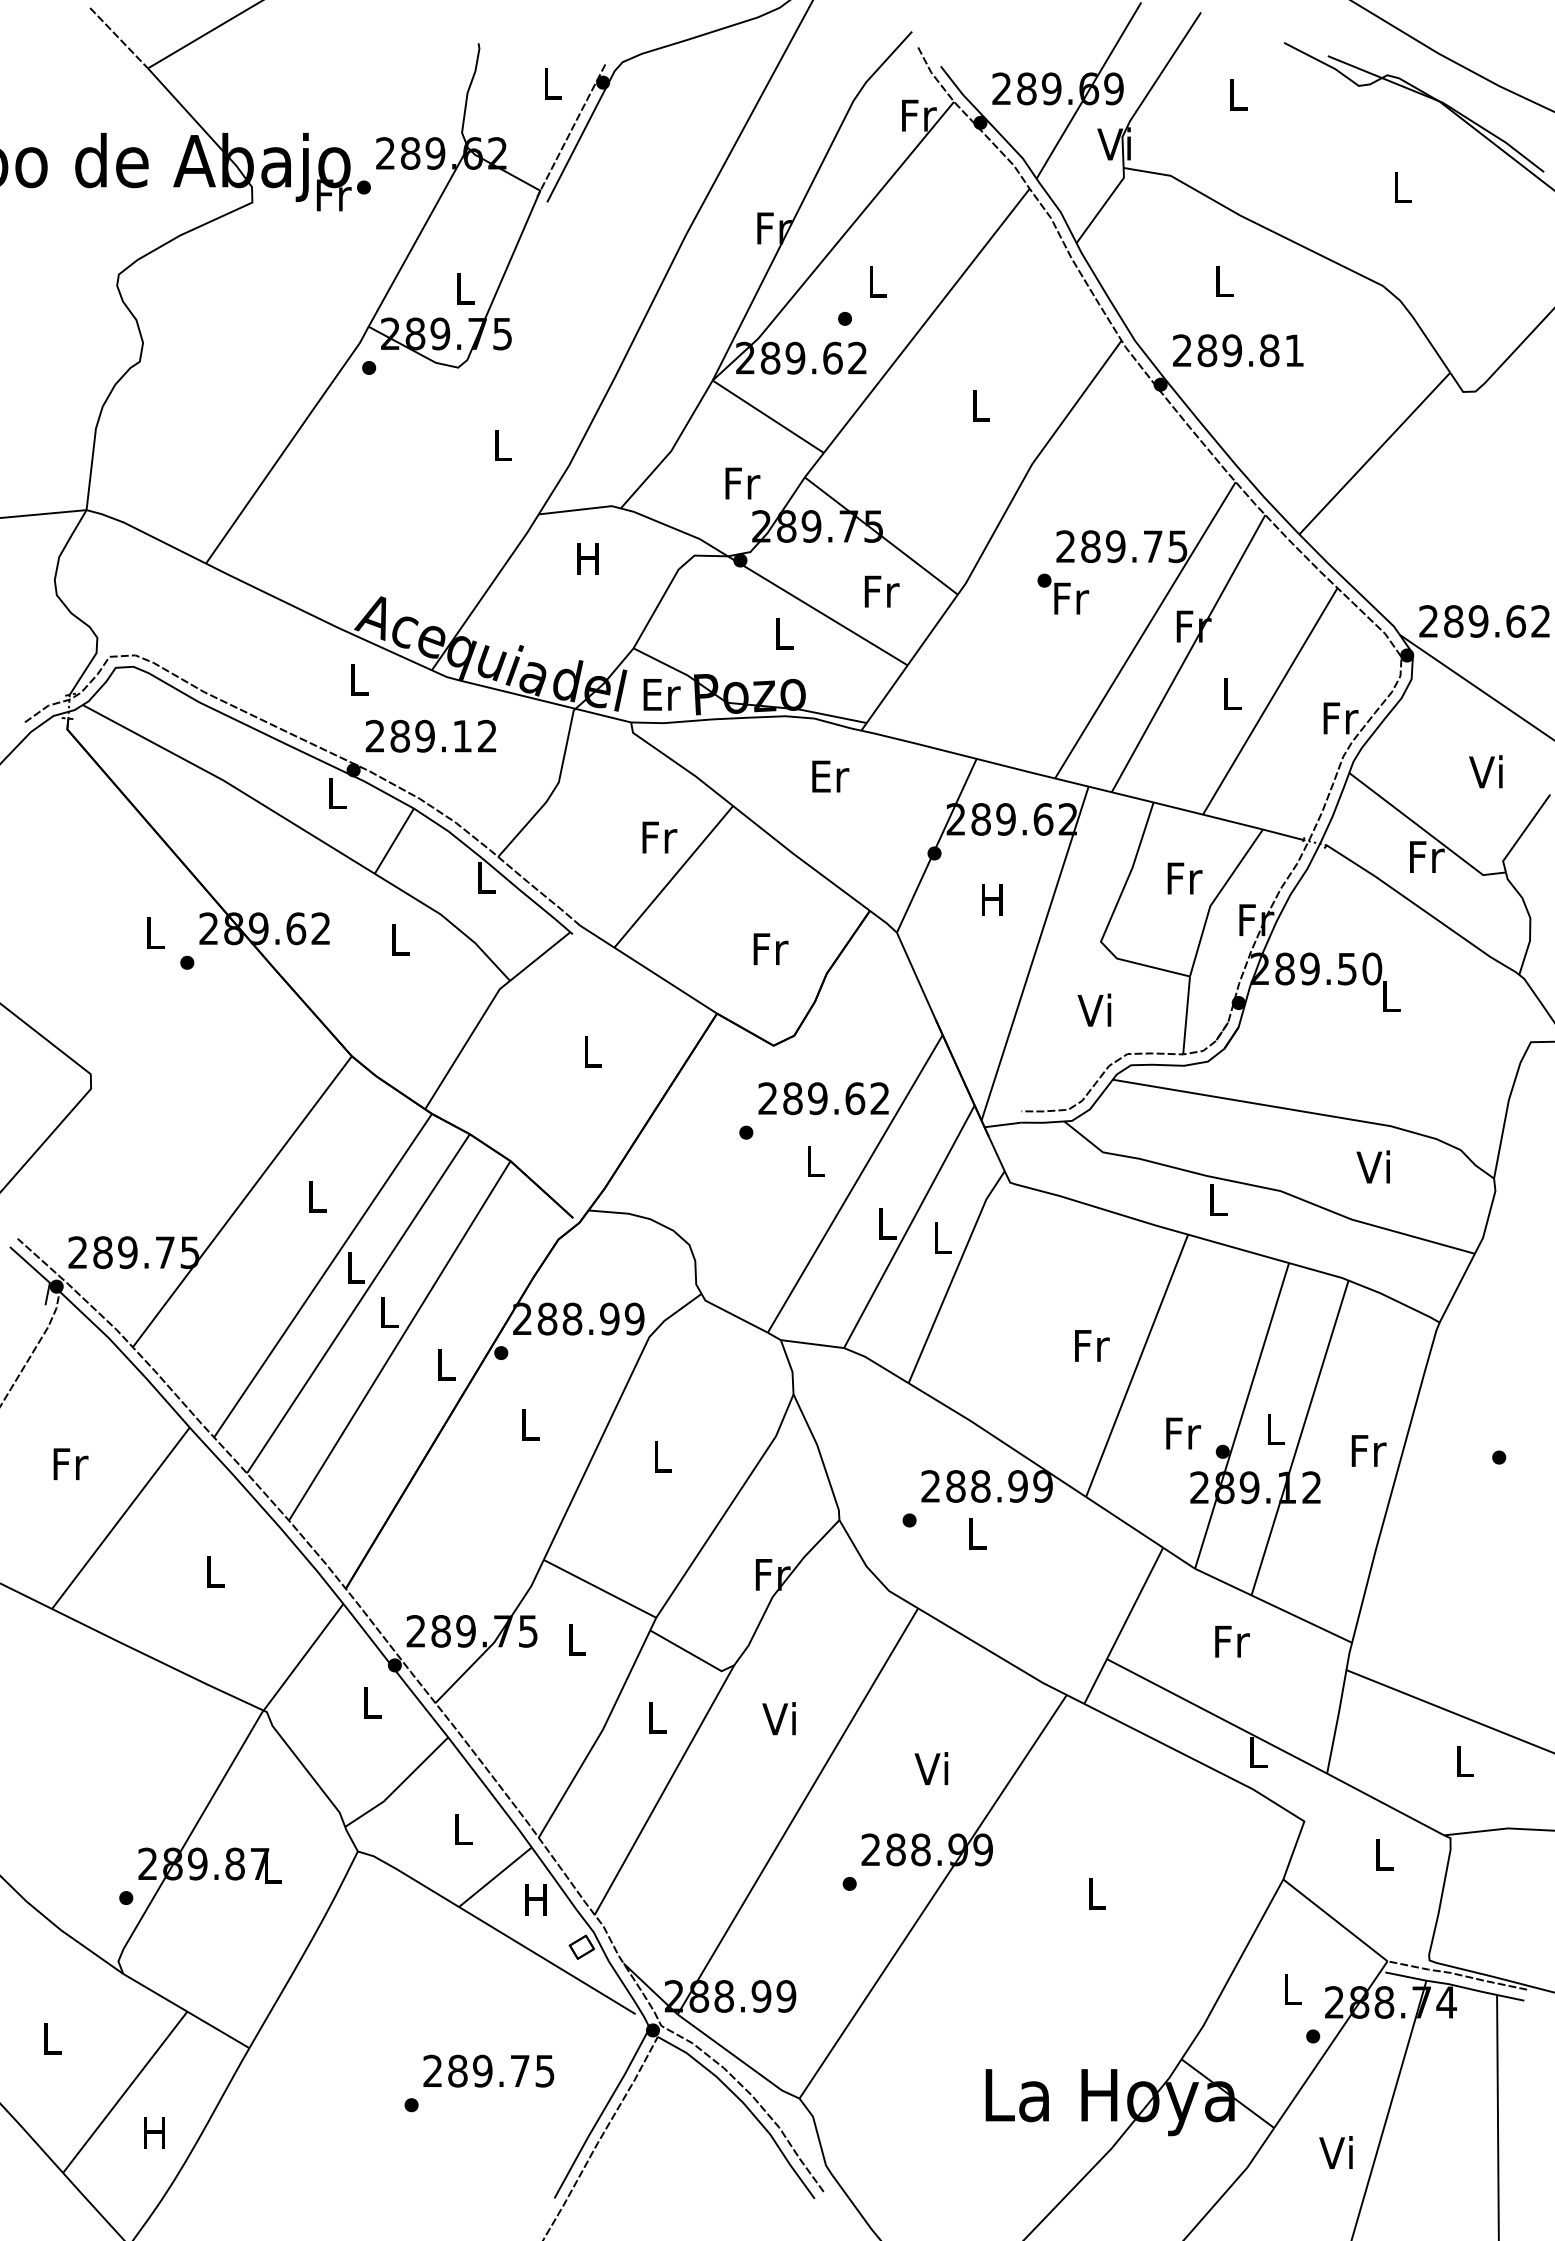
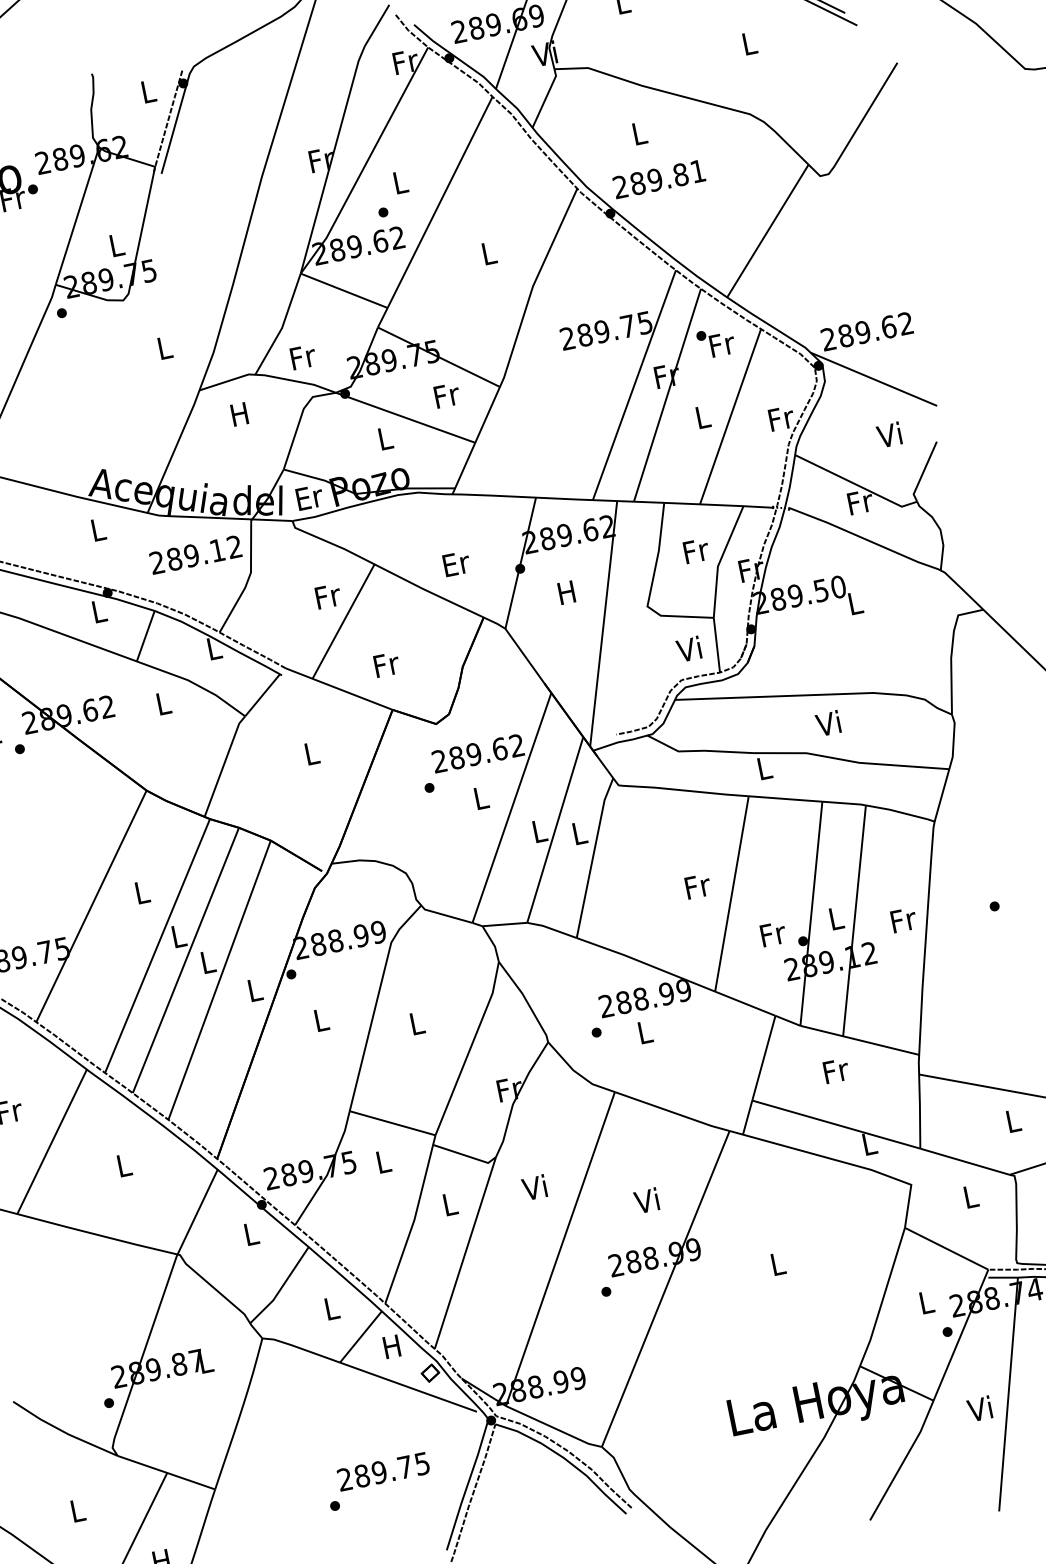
text: (742, 483) -> (303, 357), moved
text: (1063, 593) -> (716, 342), moved
text: (430, 735) -> (195, 554), moved
text: (830, 776) -> (456, 563), moved
text: (770, 949) -> (386, 665), moved
text: (1094, 1009) -> (688, 648), moved
text: (1372, 1166) -> (827, 723), moved

